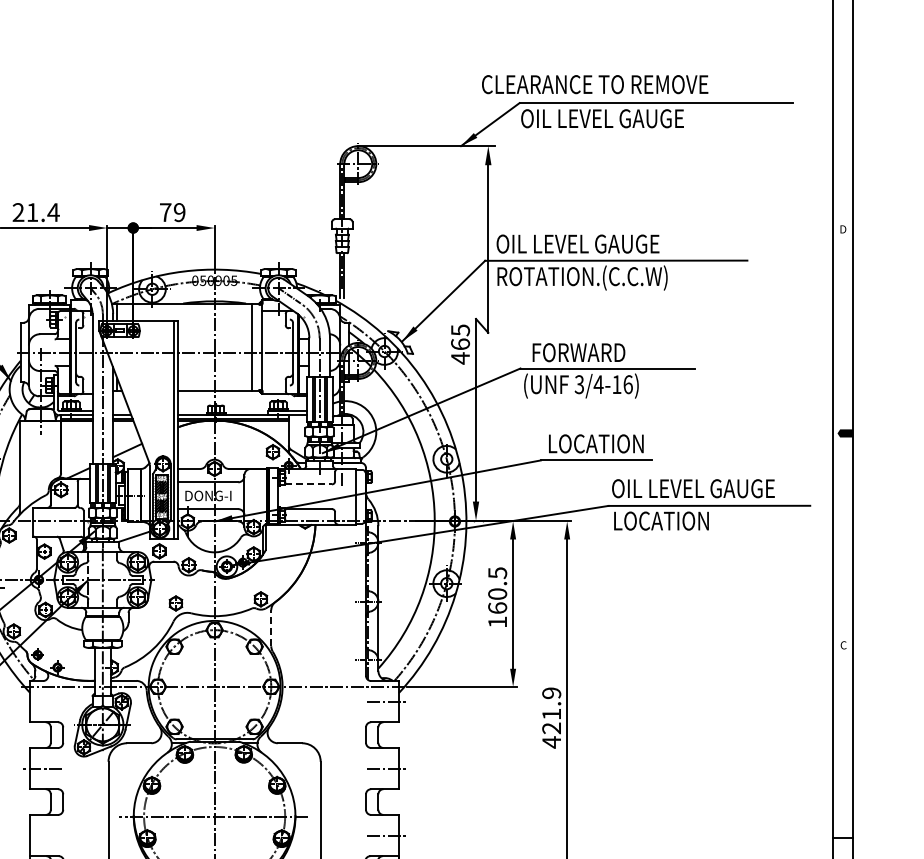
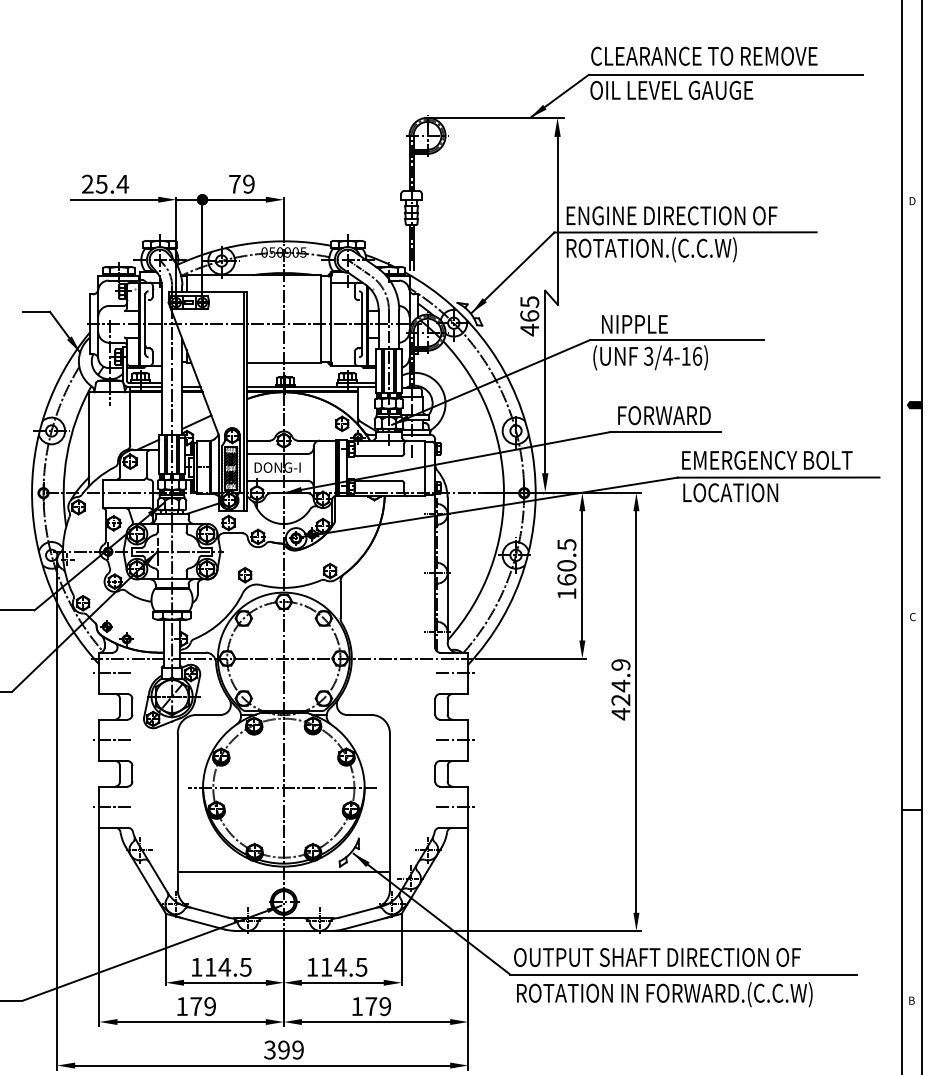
text: (595, 83) -> (704, 55), moved
text: (32, 212) -> (101, 184), 21.4 -> 25.4
text: (602, 243) -> (671, 215), OIL LEVEL GAUGE -> ENGINE DIRECTION OF
text: (579, 351) -> (648, 323), FORWARD -> NIPPLE
text: (597, 443) -> (666, 415), LOCATION -> FORWARD
line: (309, 484) -> (378, 456), dashed -> solid
text: (697, 487) -> (766, 459), OIL LEVEL GAUGE -> EMERGENCY BOLT
line: (271, 627) -> (340, 599), dashed -> solid
line: (42, 701) -> (111, 673), added
text: (551, 713) -> (620, 685), 421.9 -> 424.9
line: (42, 835) -> (111, 807), added

